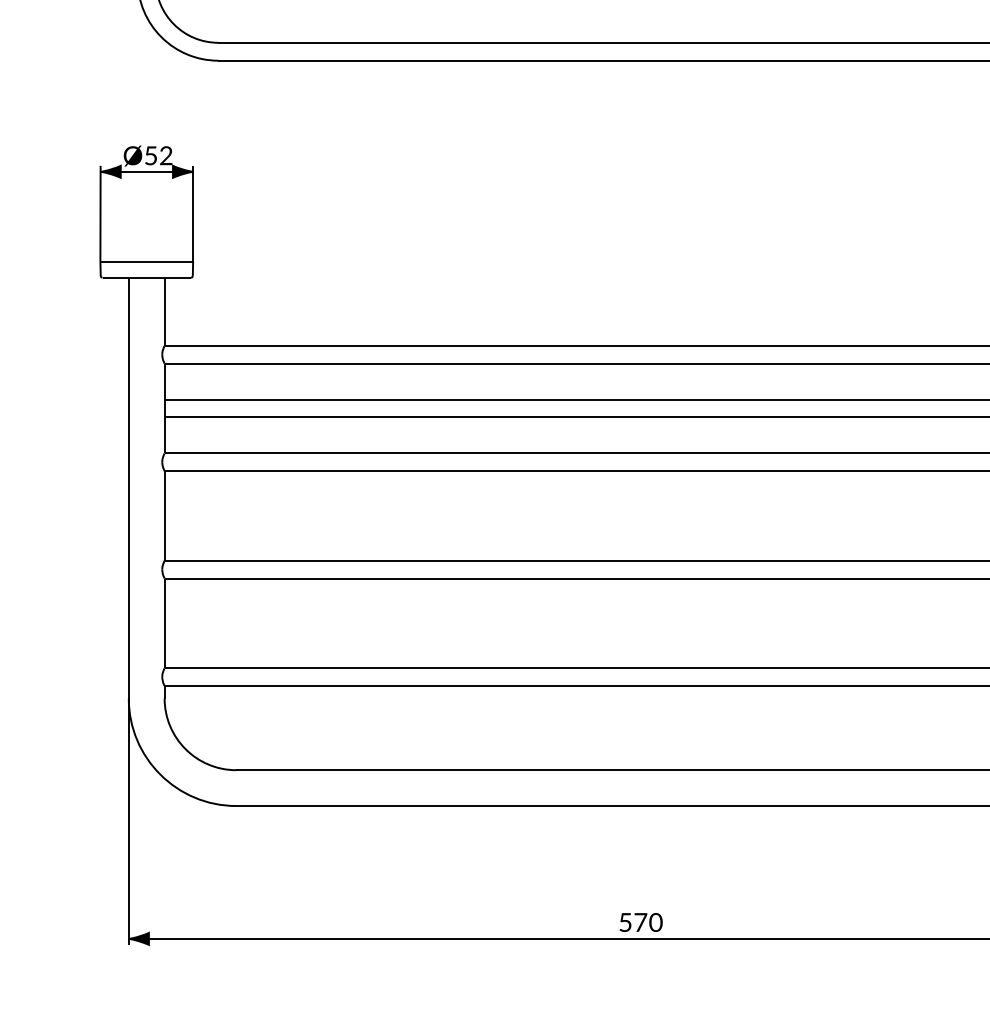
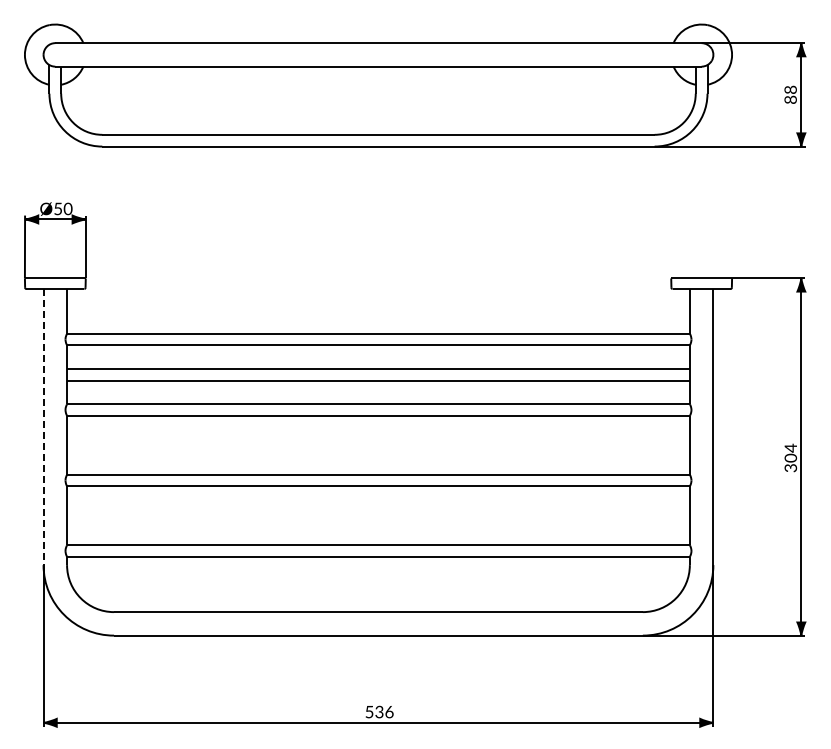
text: (165, 156) -> (67, 209), Ø52 -> Ø50
line: (128, 488) -> (43, 427), solid -> dashed
text: (648, 921) -> (384, 711), 570 -> 536

